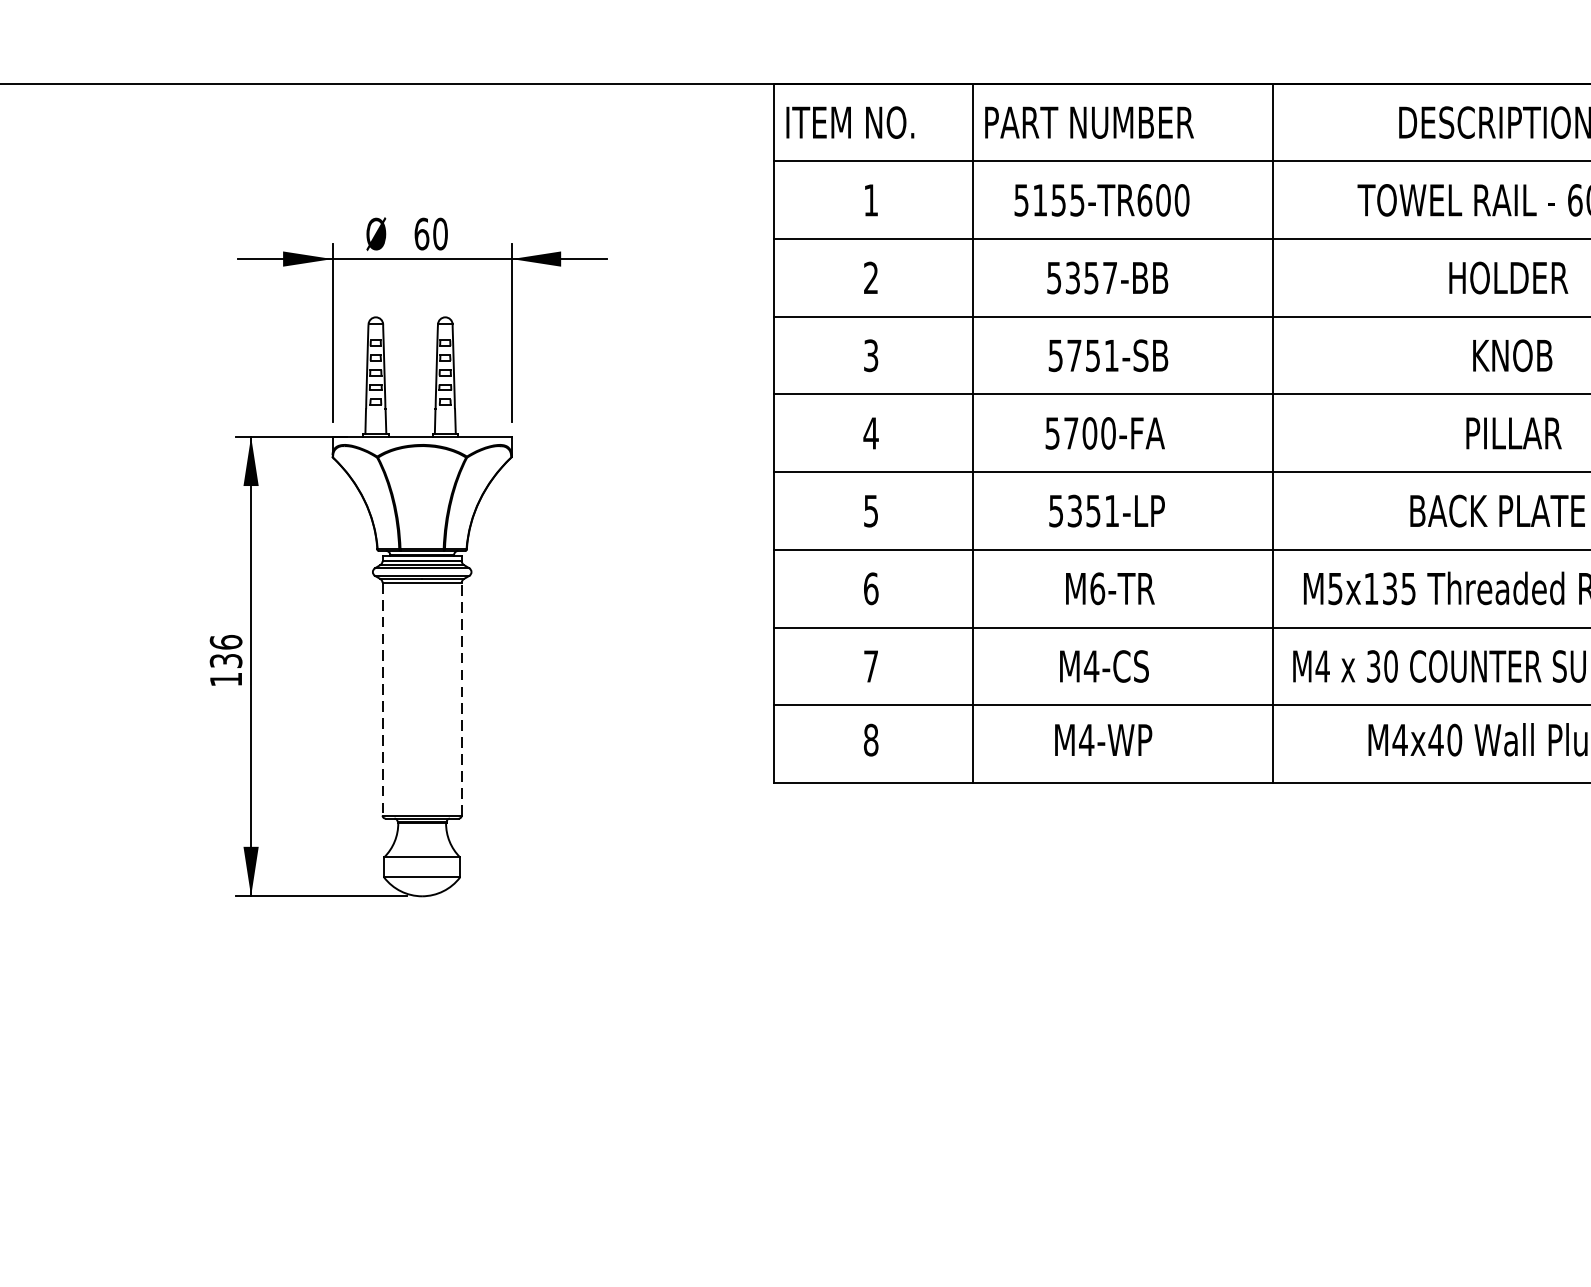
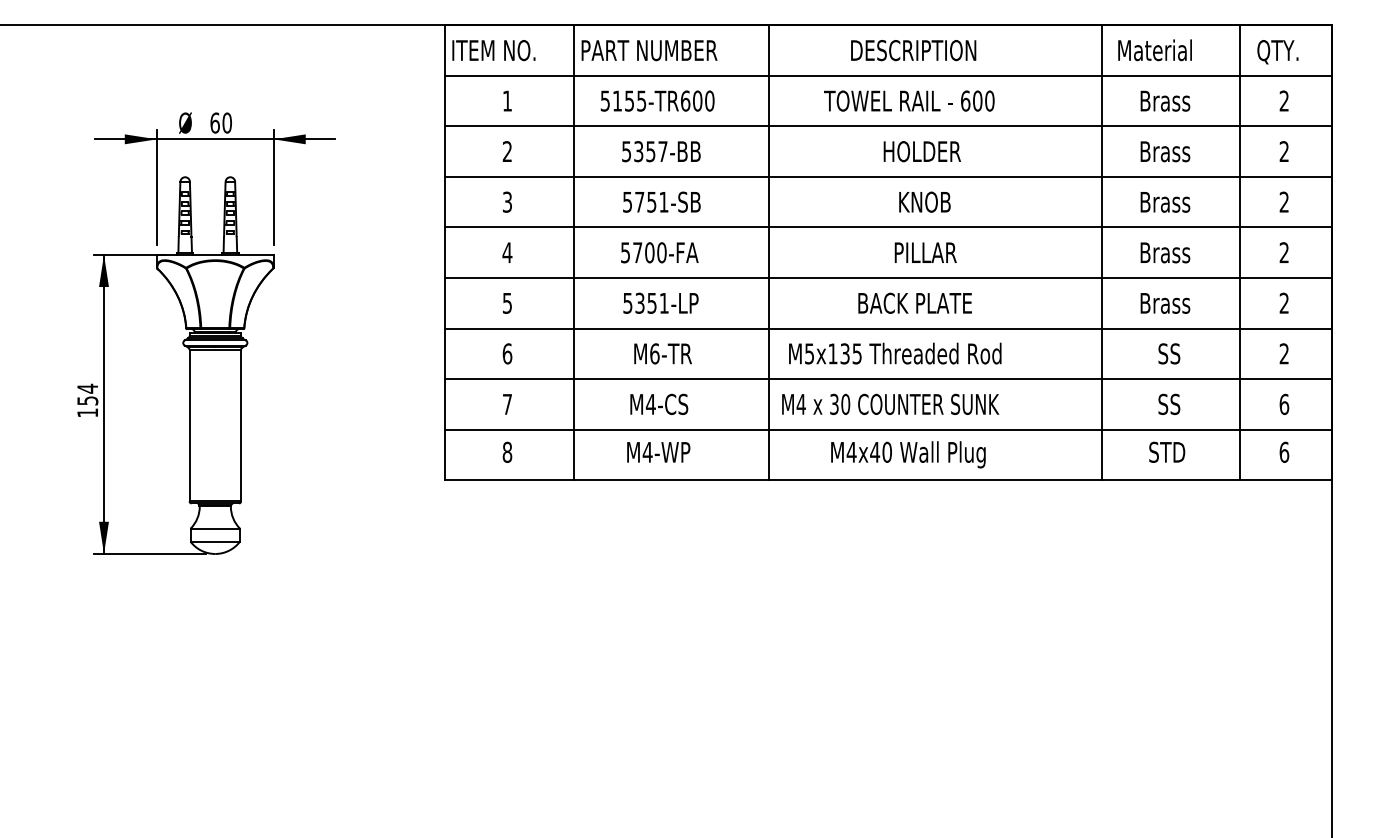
text: (225, 649) -> (87, 393), 136 -> 154
line: (382, 698) -> (189, 425), dashed -> solid
line: (462, 698) -> (241, 425), dashed -> solid

